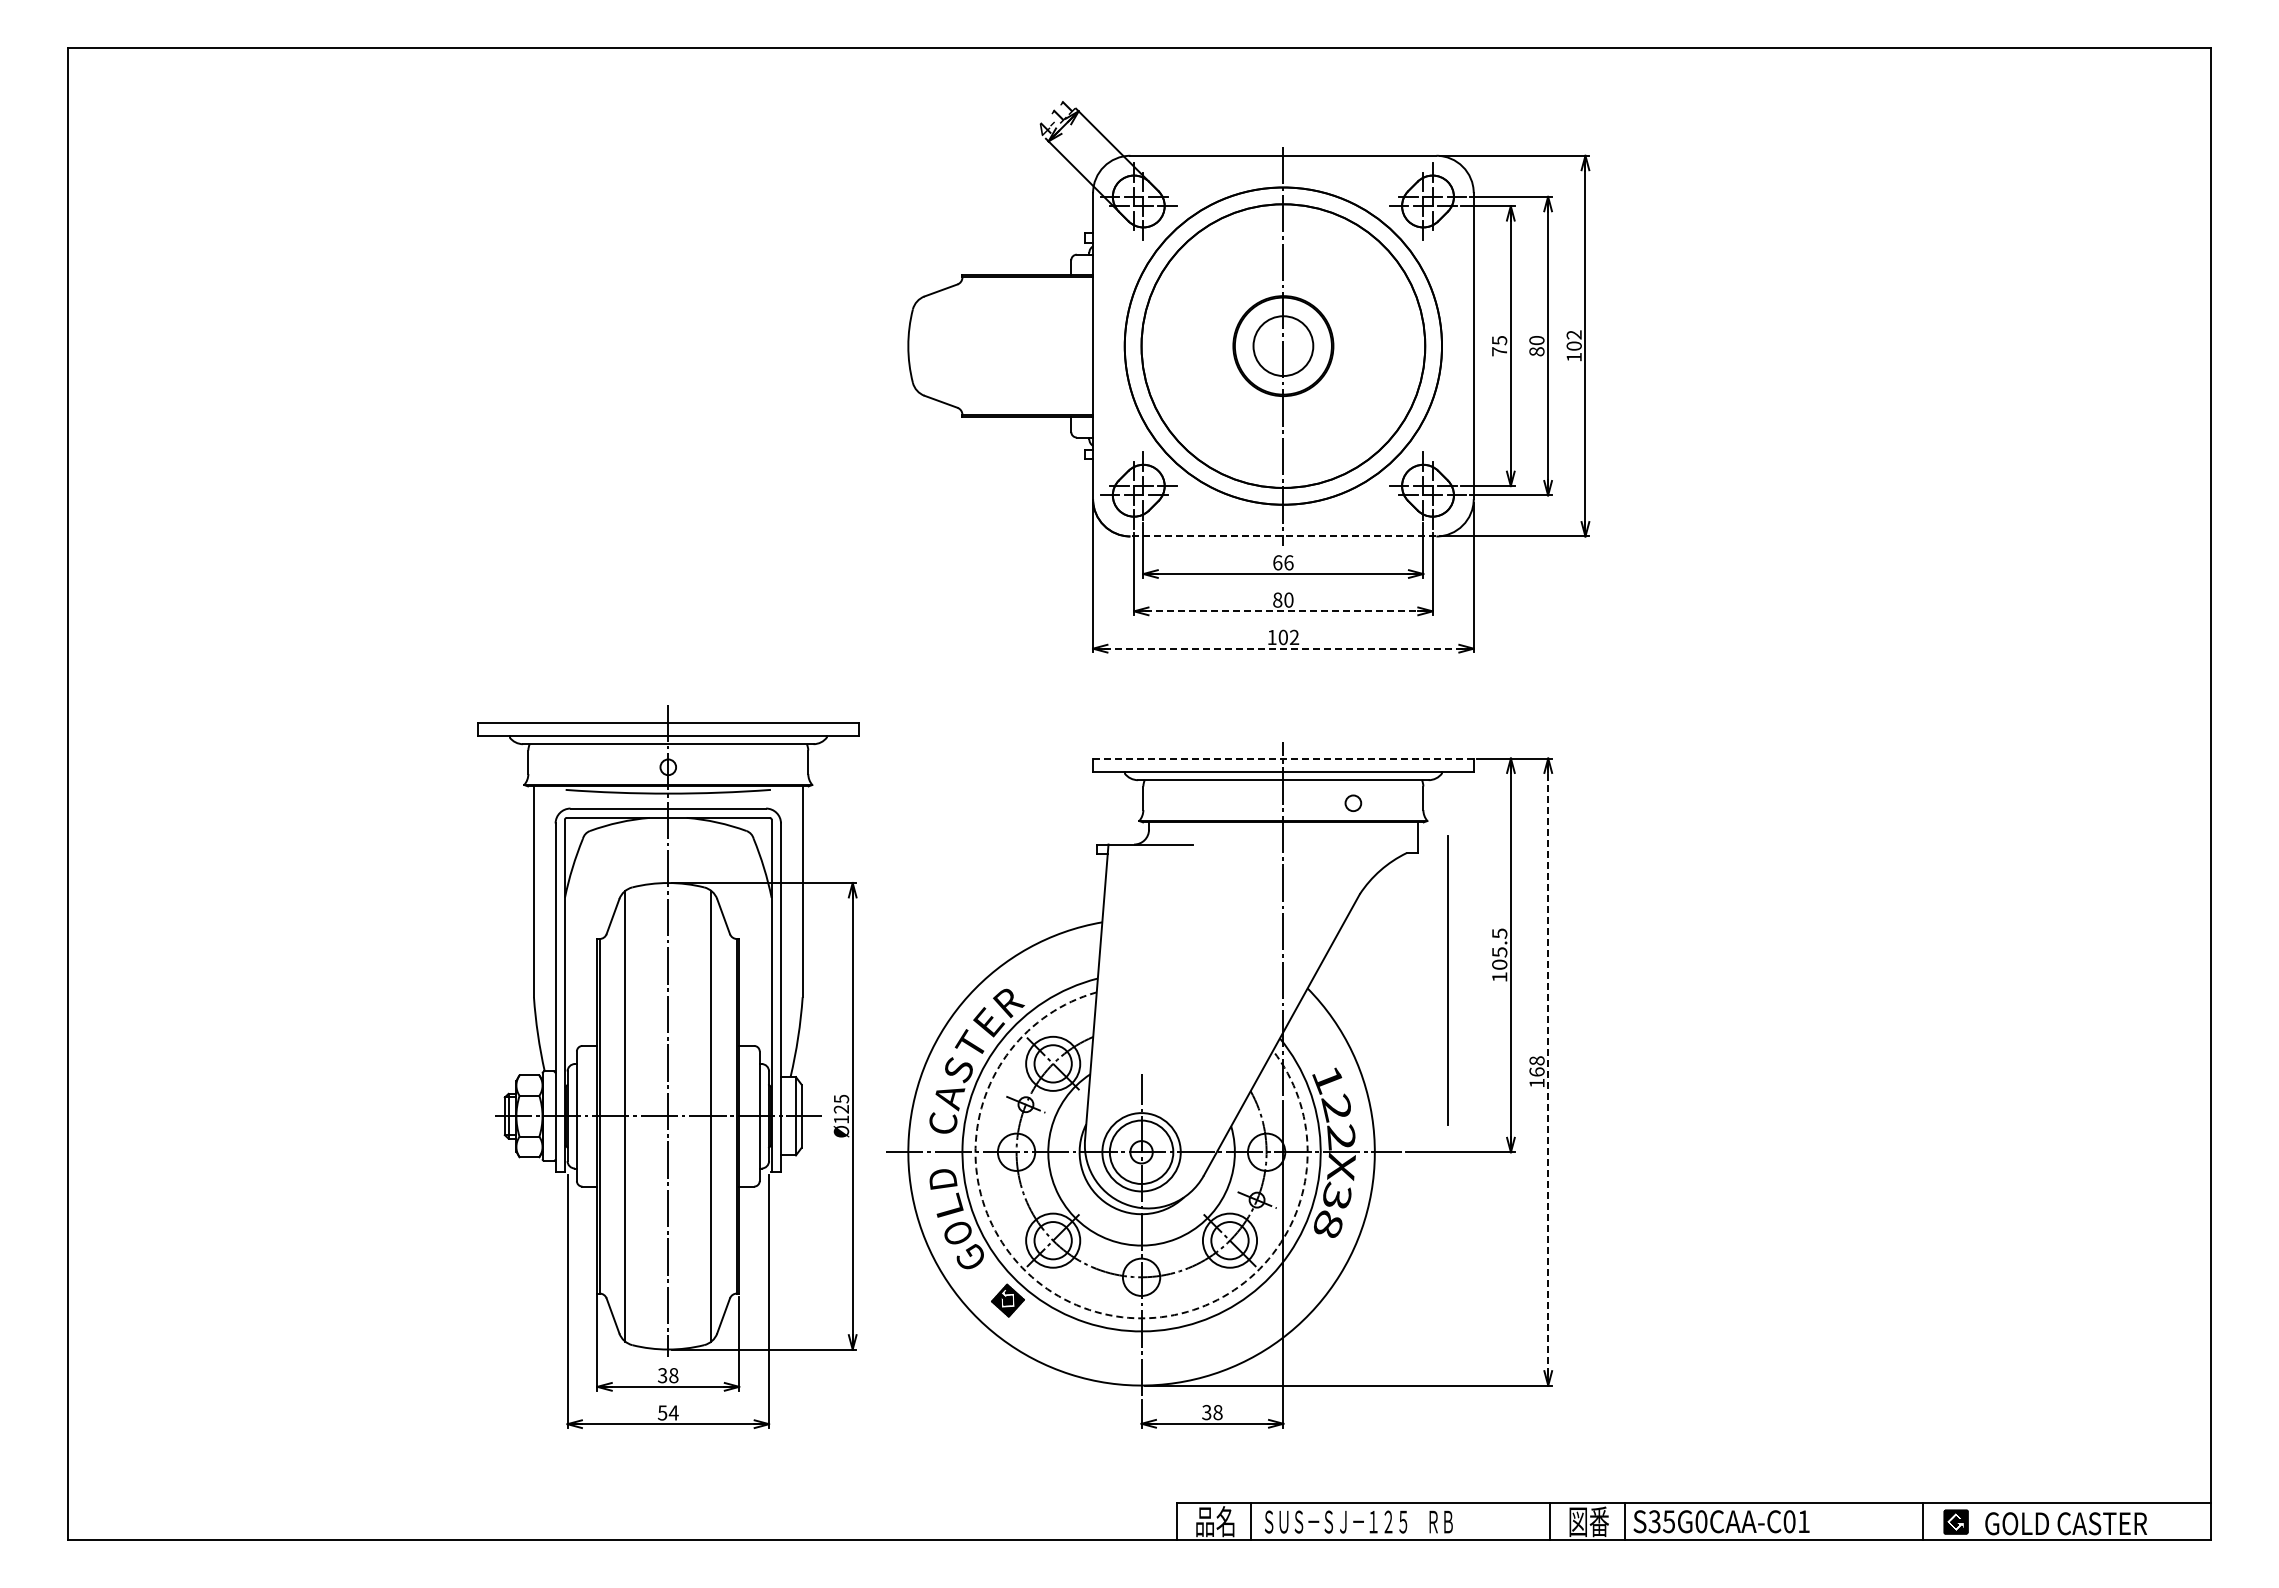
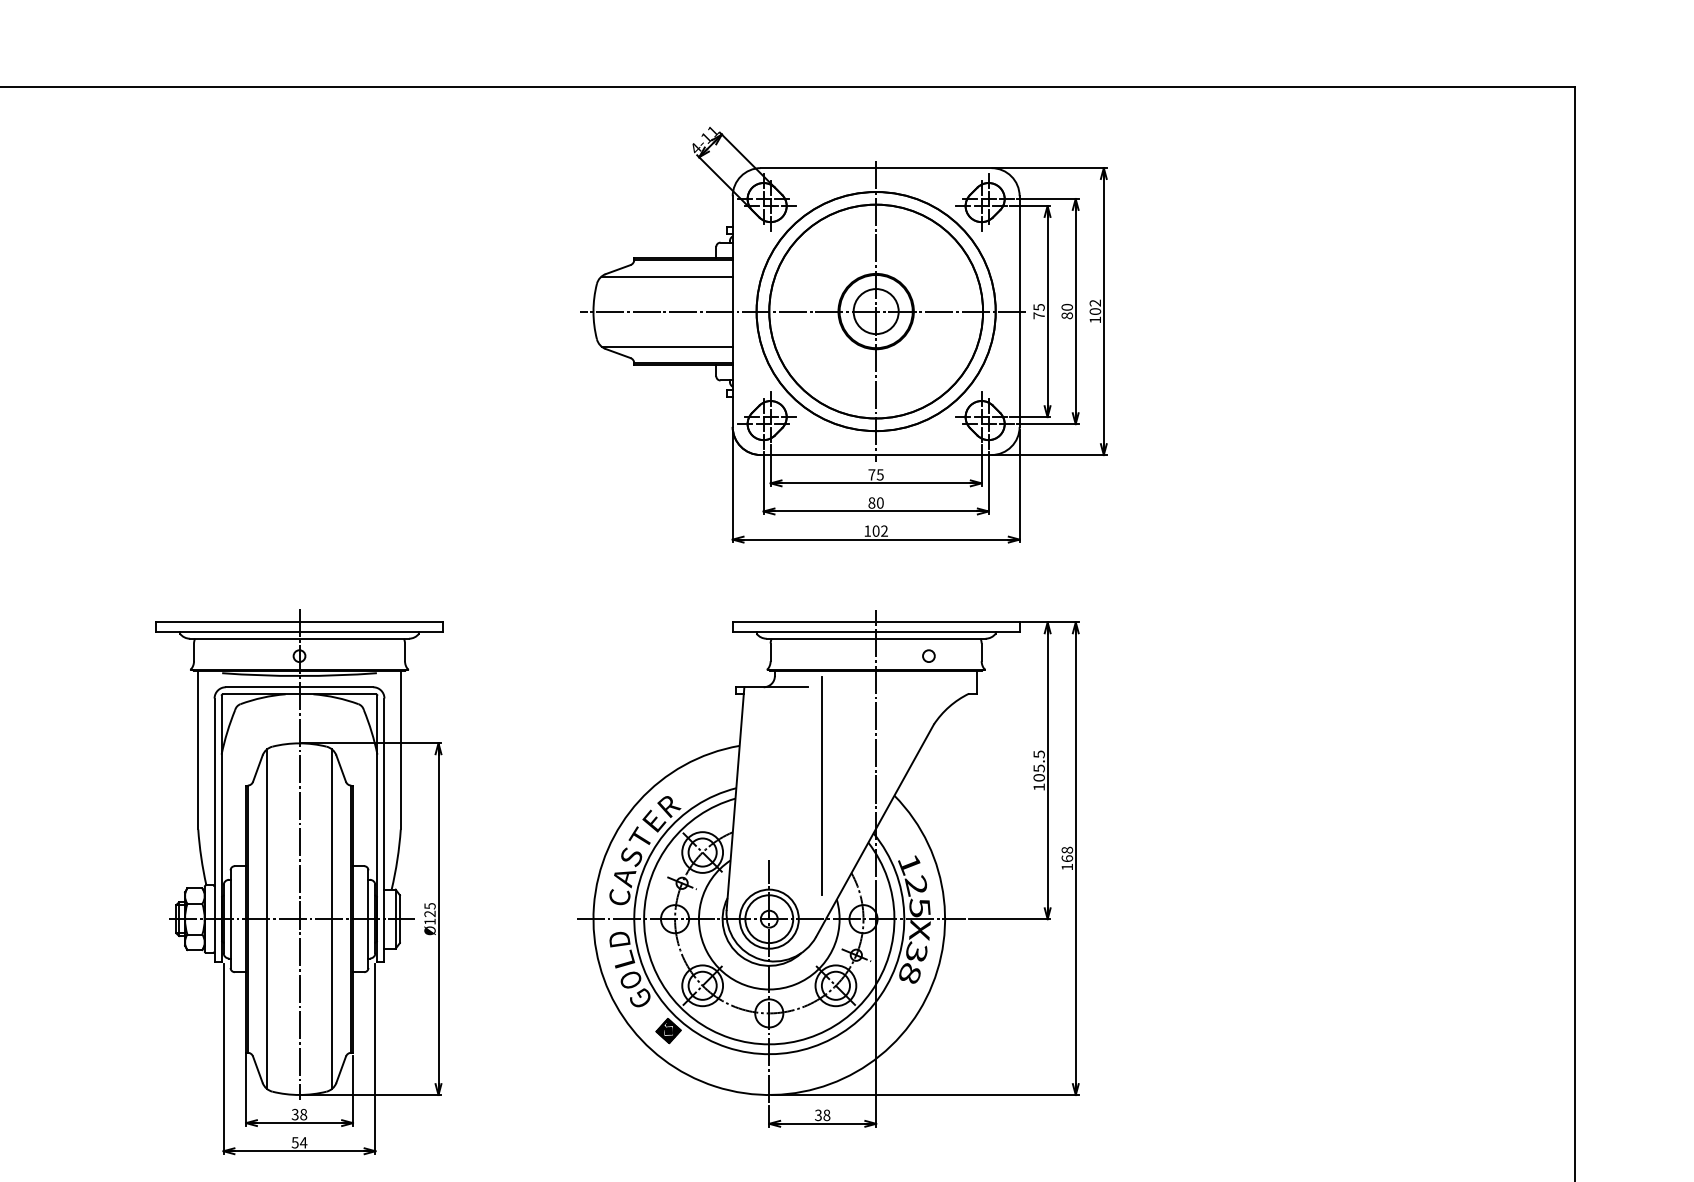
line: (1006, 299) -> (667, 276), added
line: (1186, 346) -> (803, 311), added
line: (1006, 392) -> (667, 346), added
line: (1282, 536) -> (875, 455), dashed -> solid
text: (1283, 562) -> (876, 474), 66 -> 75
line: (1283, 611) -> (876, 511), dashed -> solid
line: (1283, 648) -> (876, 539), dashed -> solid
line: (1282, 758) -> (875, 622), dashed -> solid
line: (1447, 980) -> (821, 785), moved
part: (668, 1066) -> (299, 881), moved
line: (1548, 1072) -> (1075, 859), dashed -> solid
text: (1341, 1137) -> (919, 908), 2 -> 5
arc: (1089, 1309) -> (730, 1037), dashed -> solid

